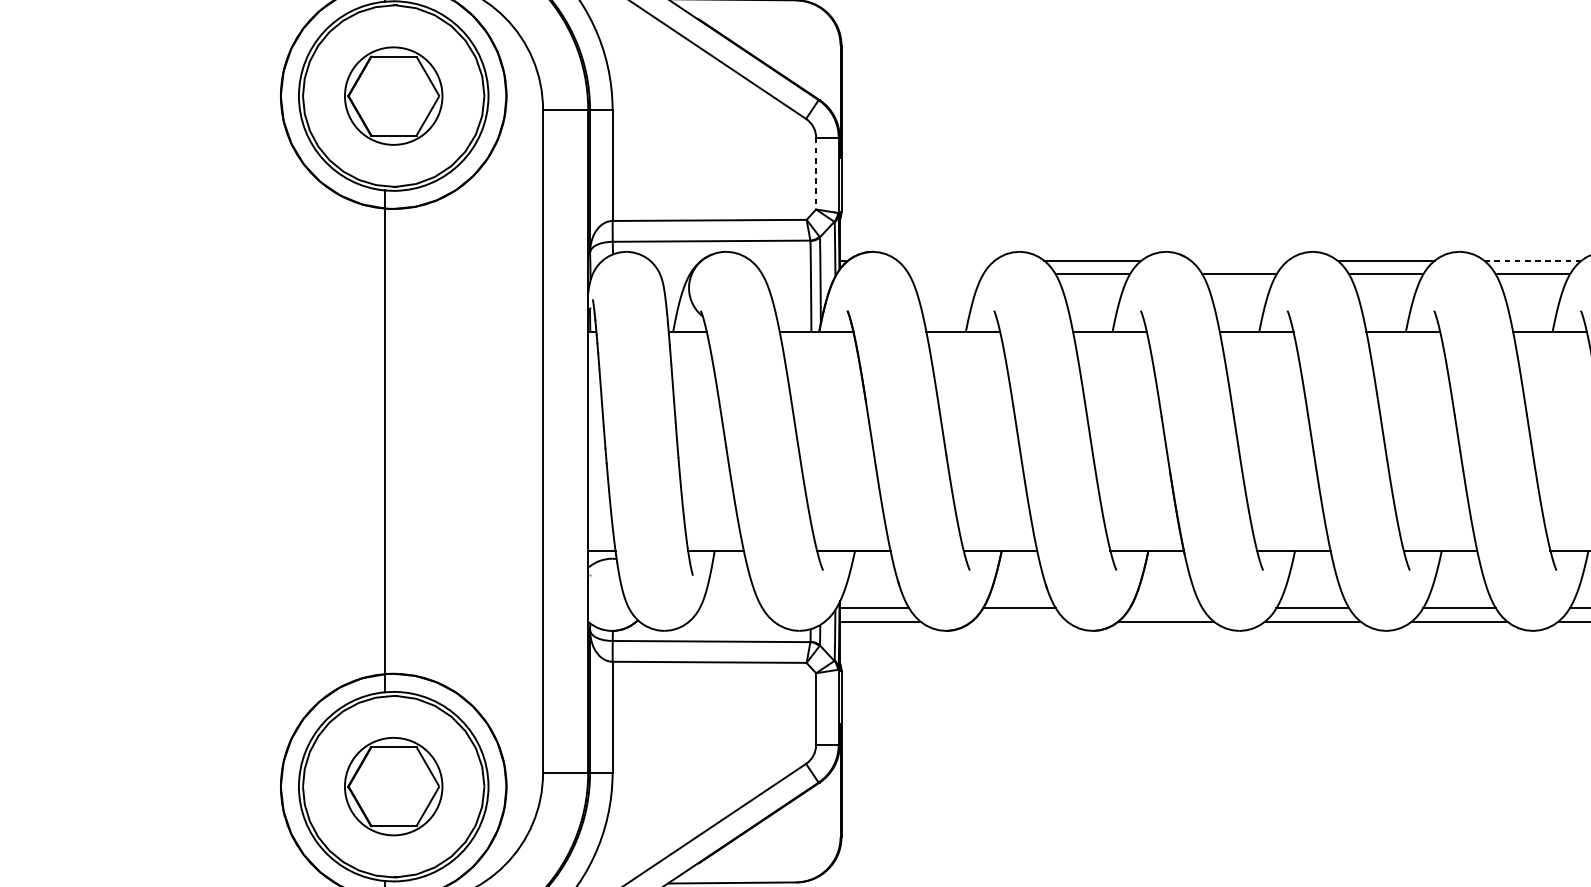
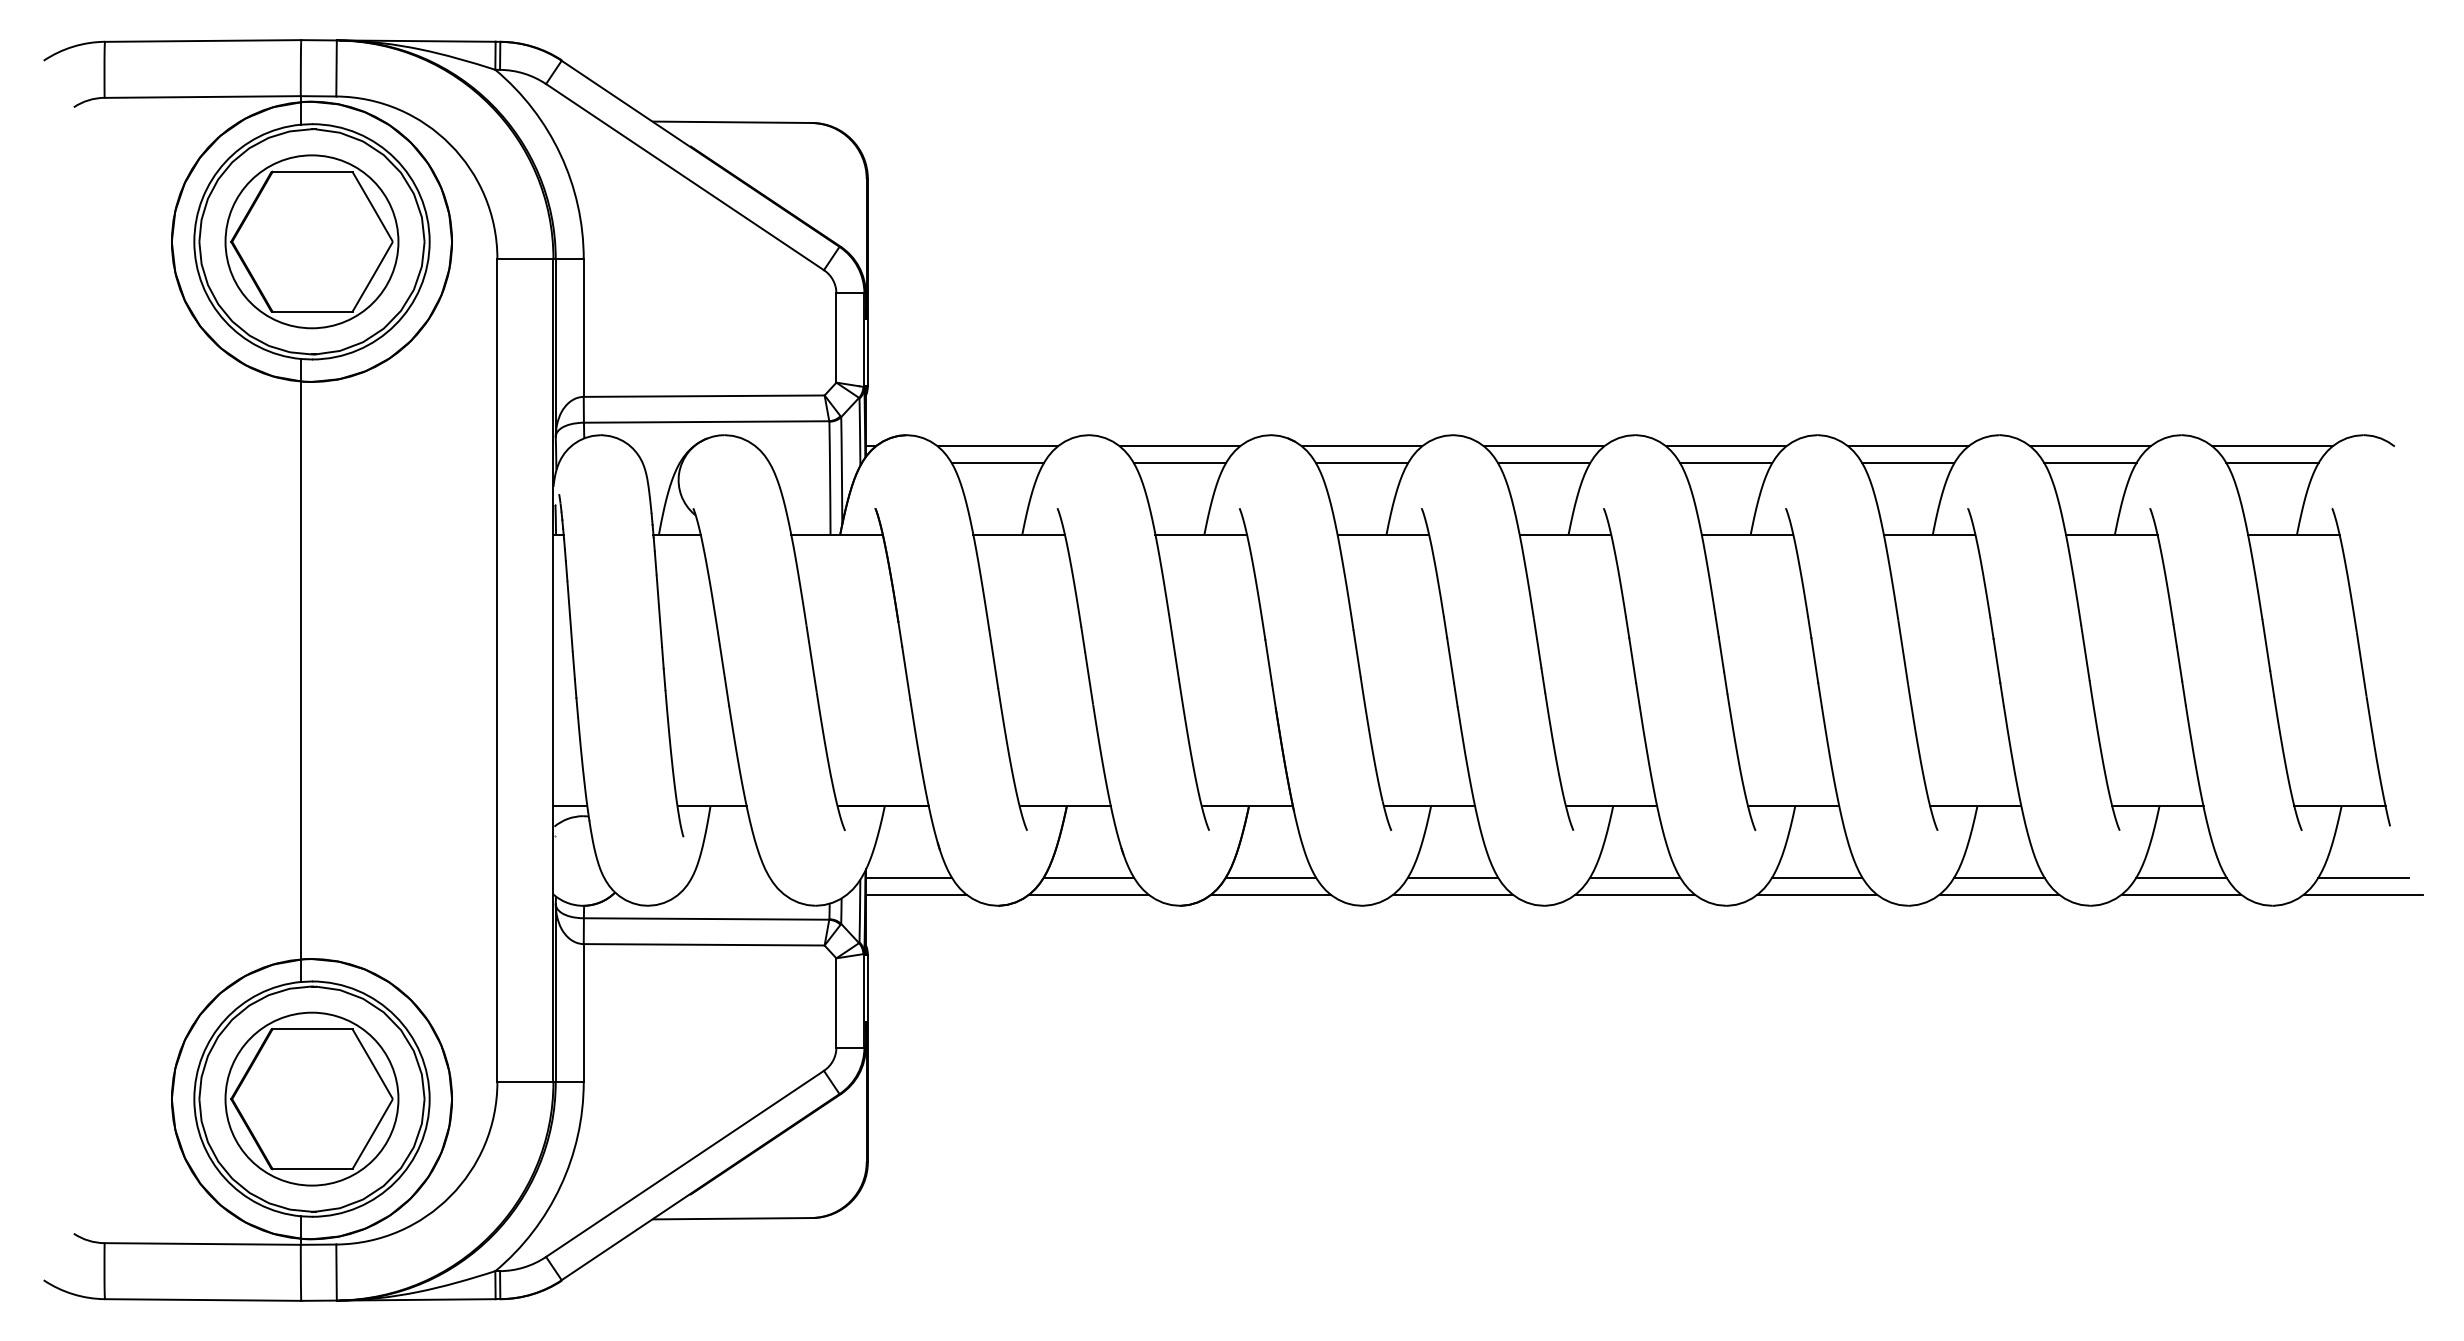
part: (393, 95) -> (311, 241), size x1.43
line: (816, 173) -> (836, 338), dashed -> solid
line: (945, 260) -> (997, 446), added
line: (1239, 260) -> (1361, 446), added
line: (1532, 260) -> (1725, 446), dashed -> solid
line: (945, 274) -> (997, 463), added
line: (1165, 608) -> (1270, 877), added
line: (1019, 621) -> (1088, 894), added
part: (393, 786) -> (311, 1098), size x1.43

